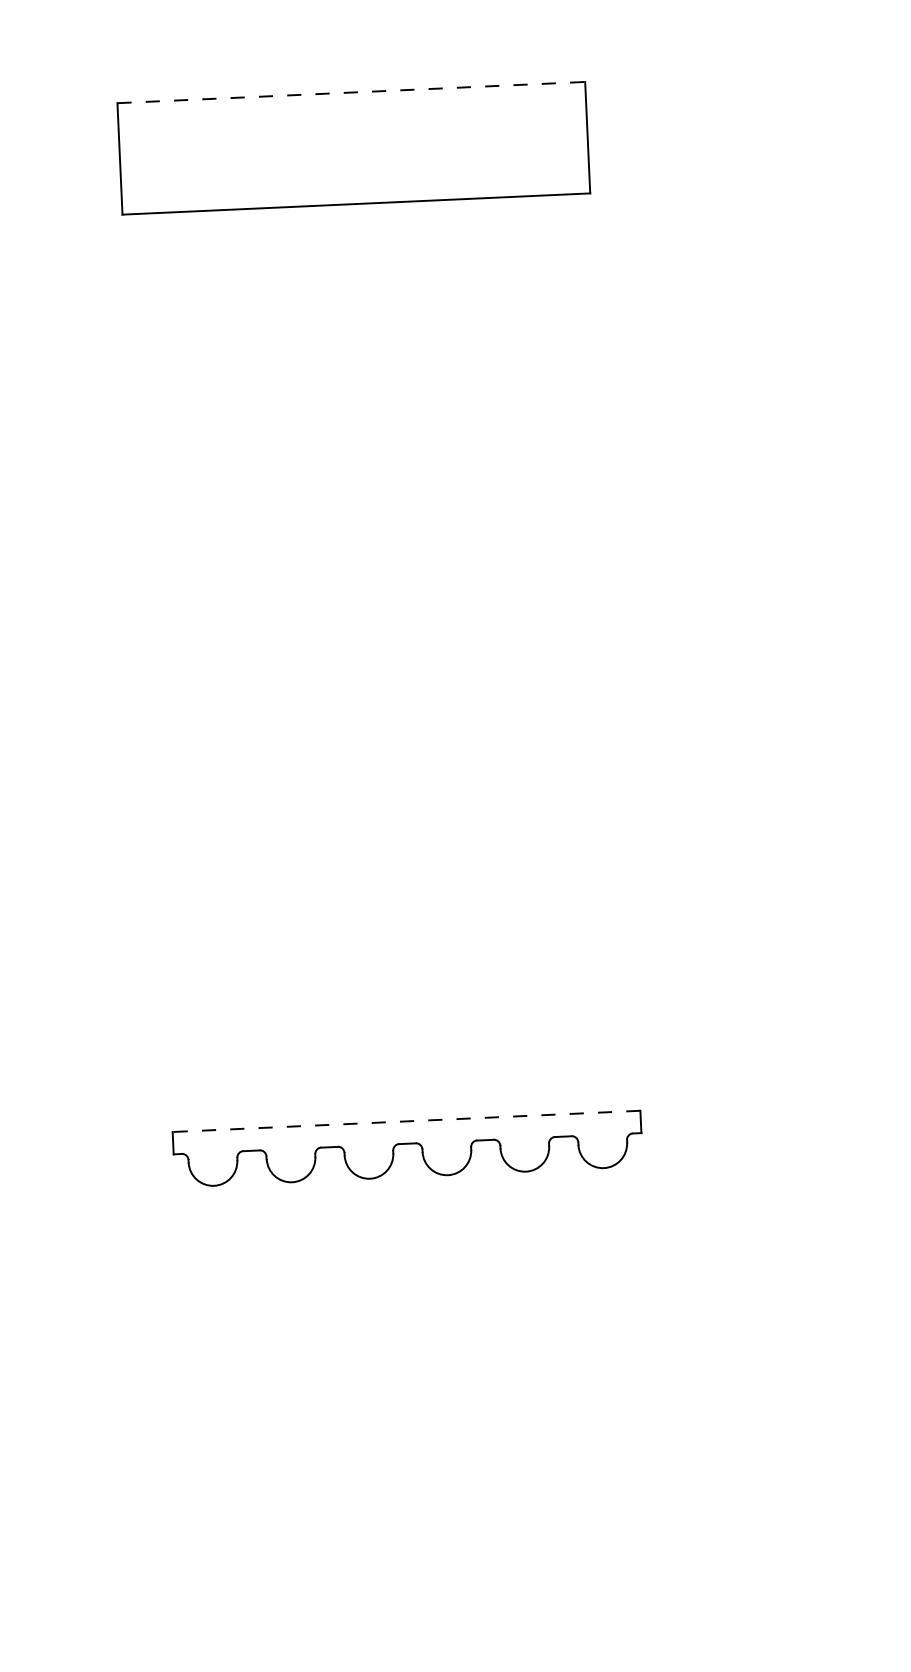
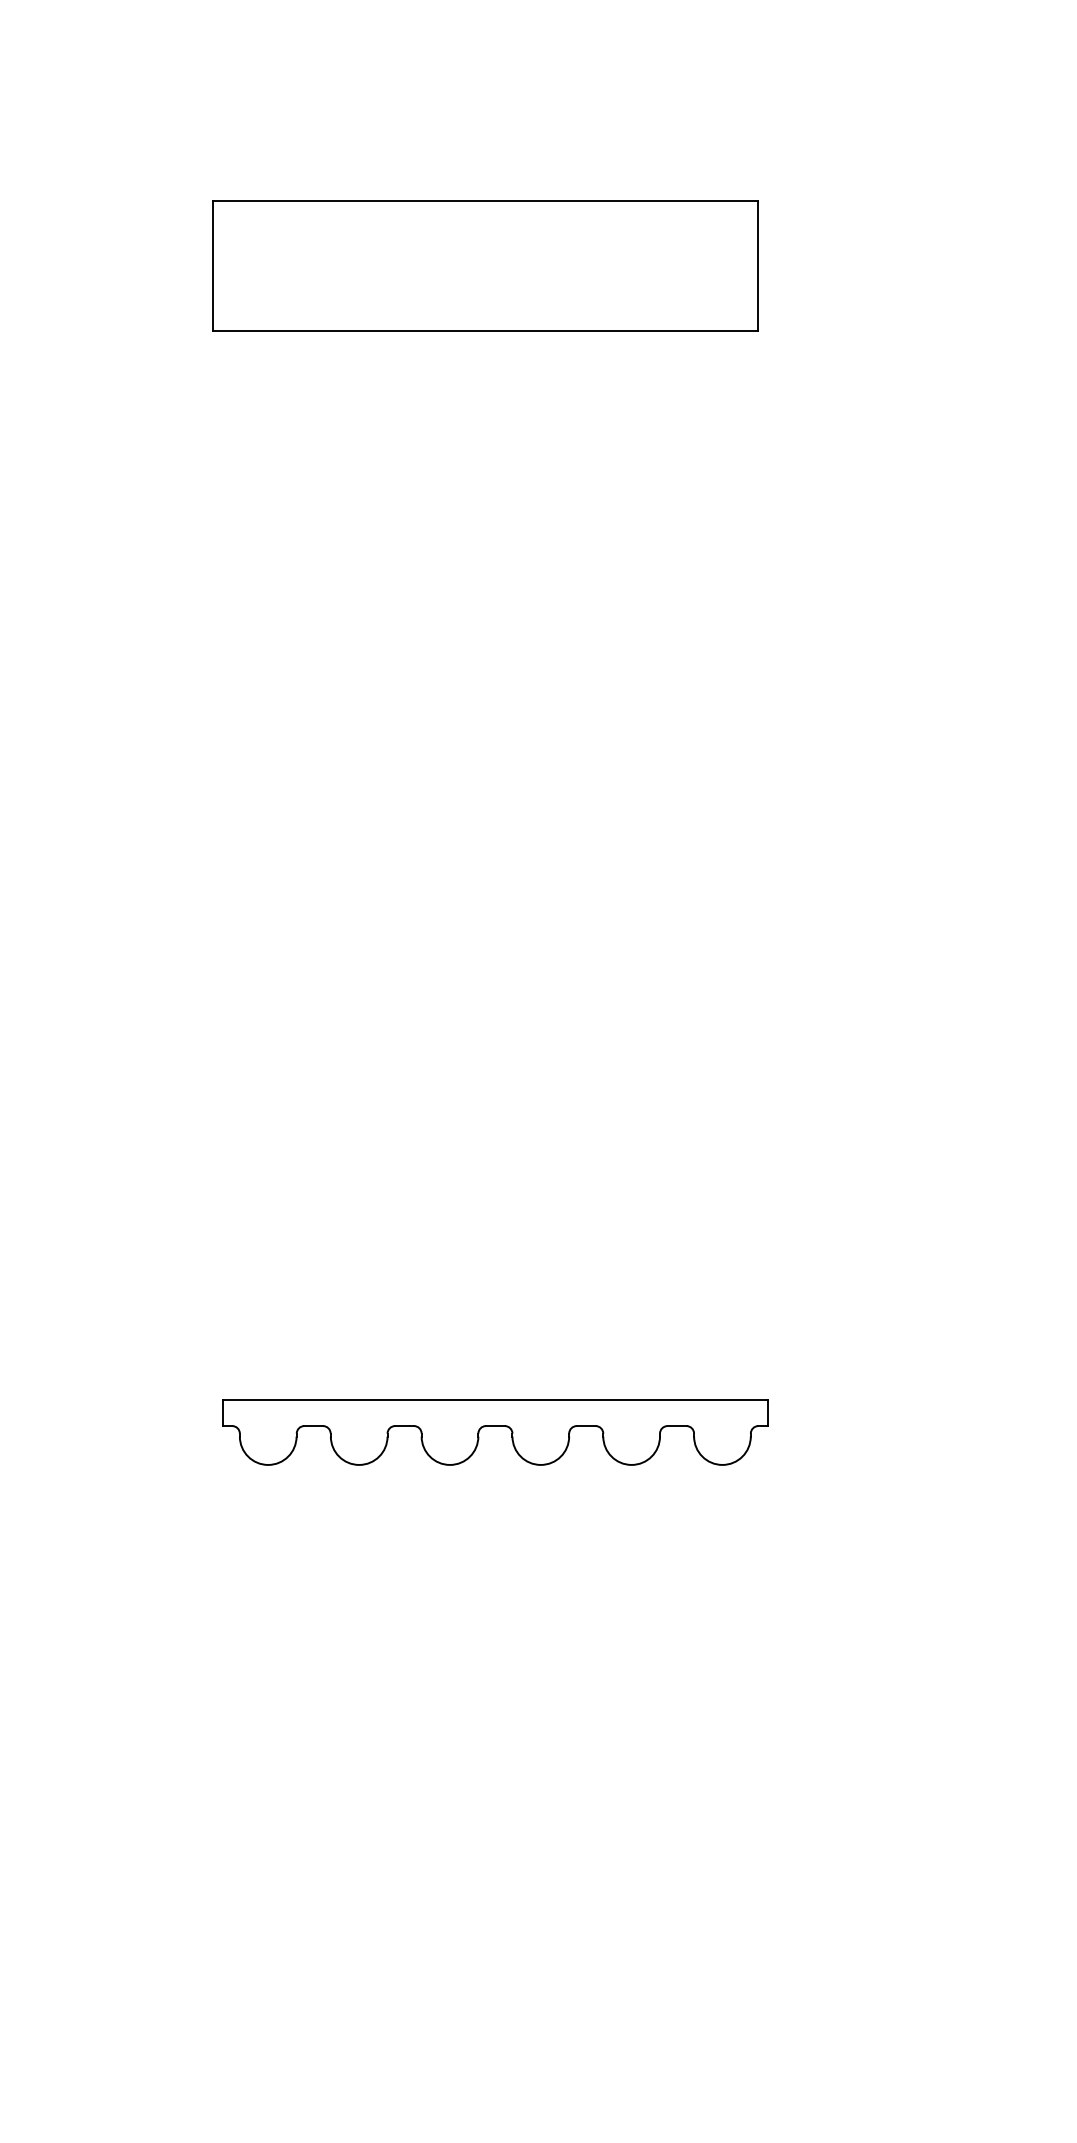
line: (351, 92) -> (485, 200), dashed -> solid
line: (406, 1121) -> (495, 1400), dashed -> solid

